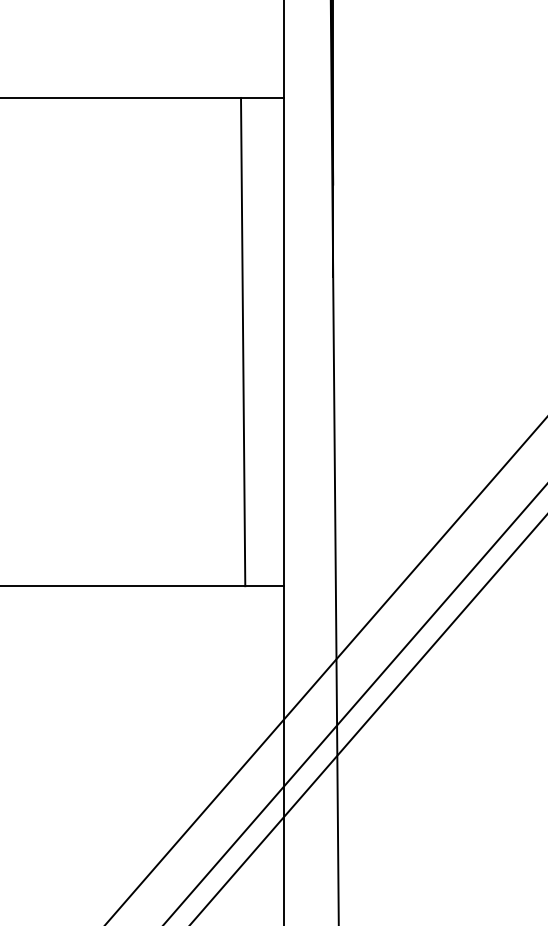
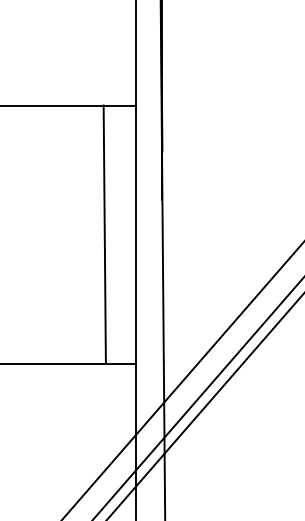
line: (242, 341) -> (104, 234), moved

